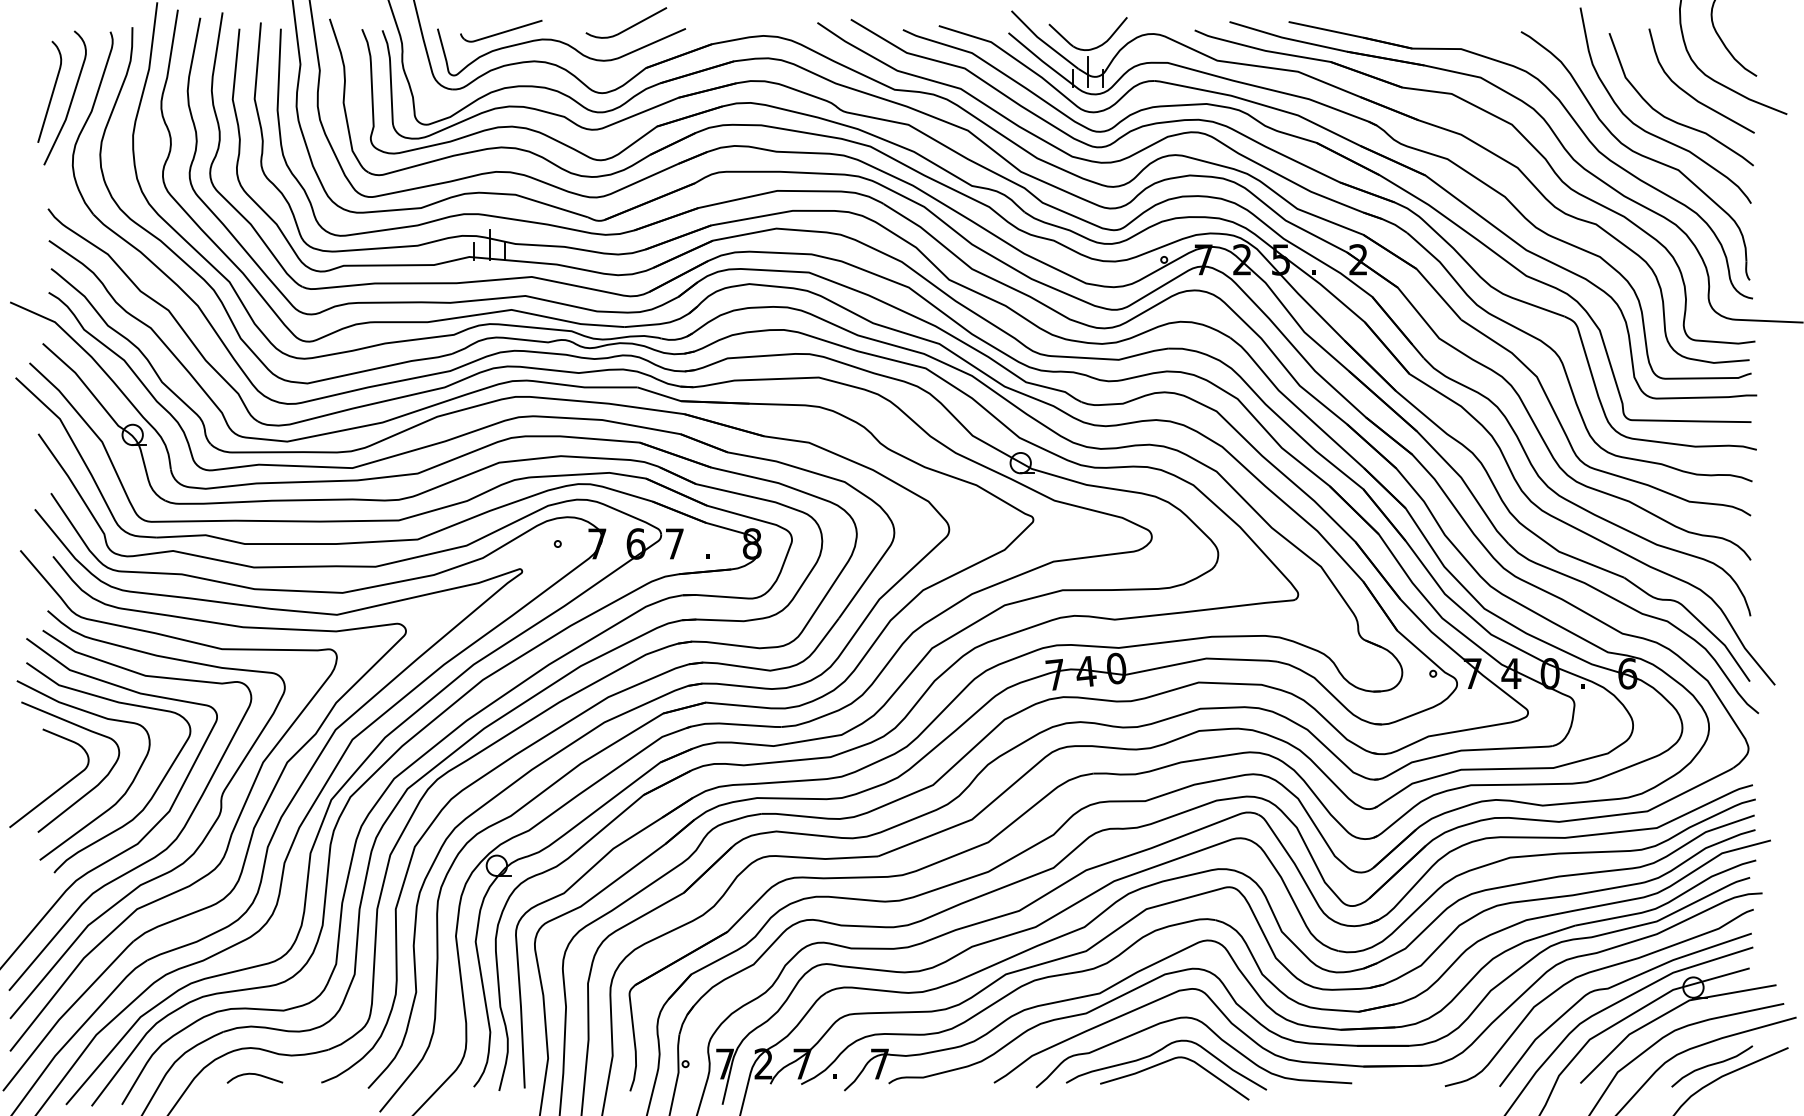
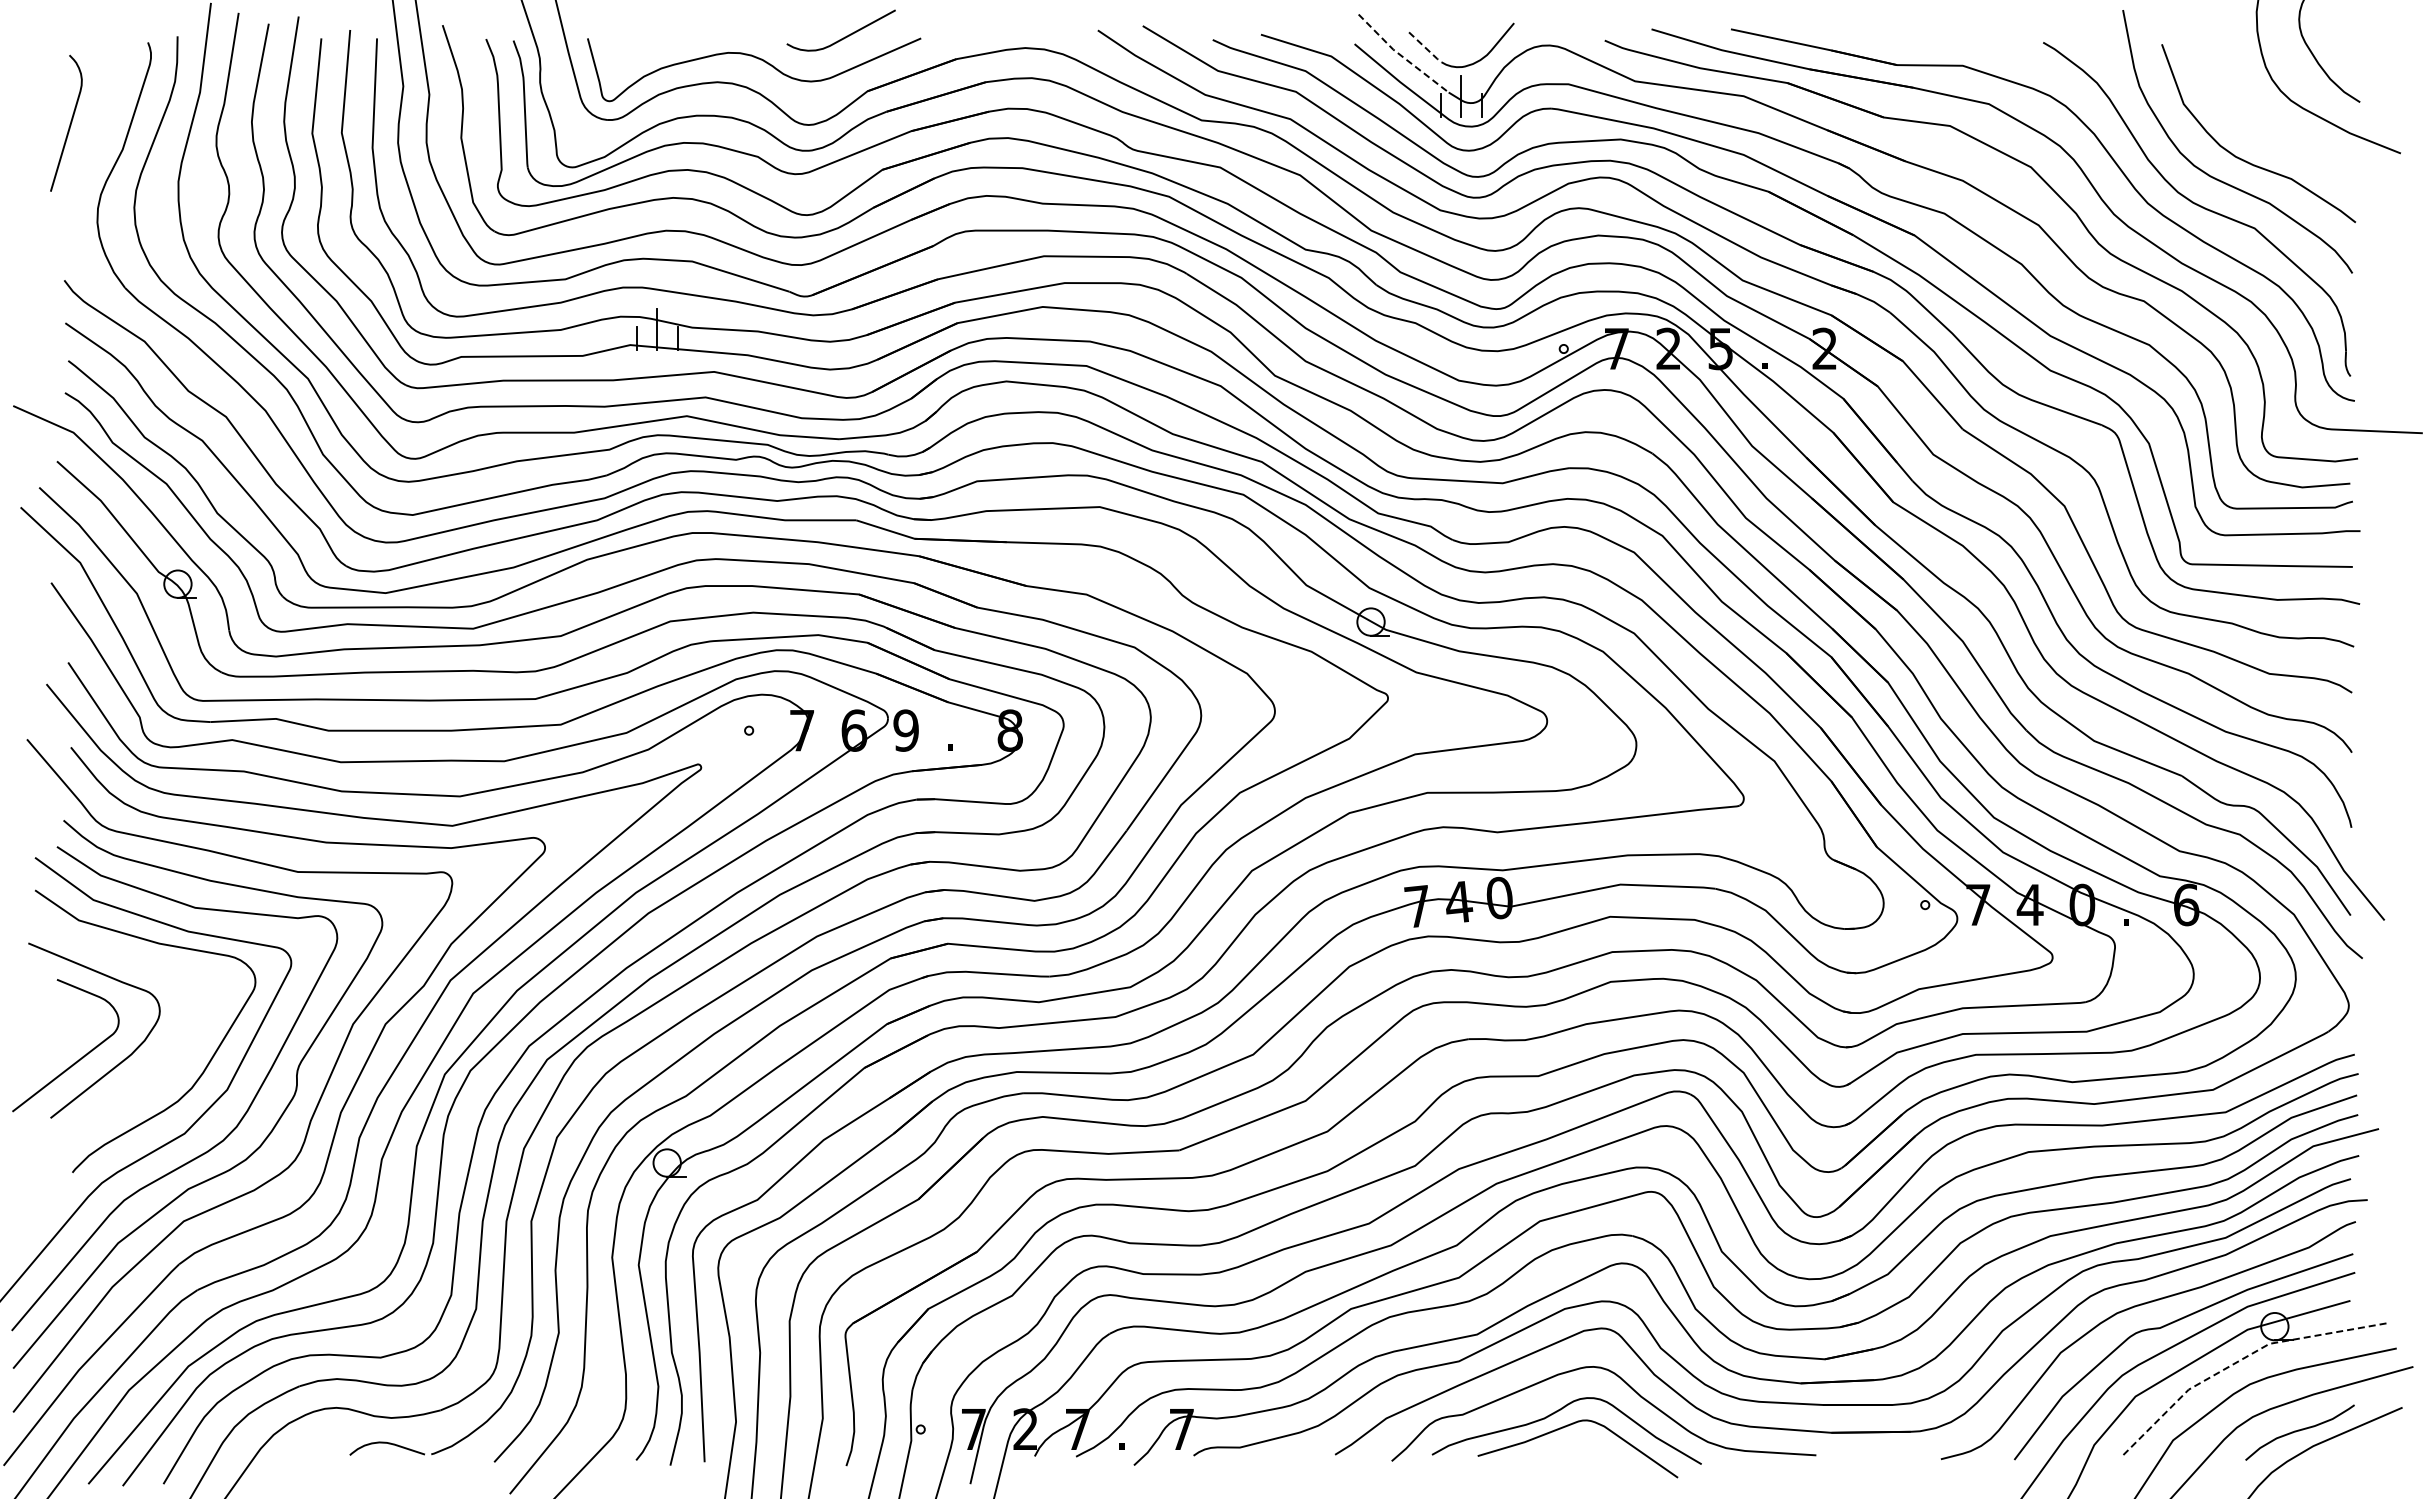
part: (501, 31) -> (673, 41), removed
line: (1061, 36) -> (1425, 48), solid -> dashed
line: (1043, 41) -> (1401, 55), solid -> dashed
curve: (1690, 95) -> (2271, 127), removed
curve: (71, 99) -> (95, 133), removed
text: (674, 543) -> (905, 730), 7 -> 9
curve: (110, 807) -> (147, 1084), removed
line: (1667, 1012) -> (2239, 1360), solid -> dashed
curve: (255, 1075) -> (388, 1444), moved

